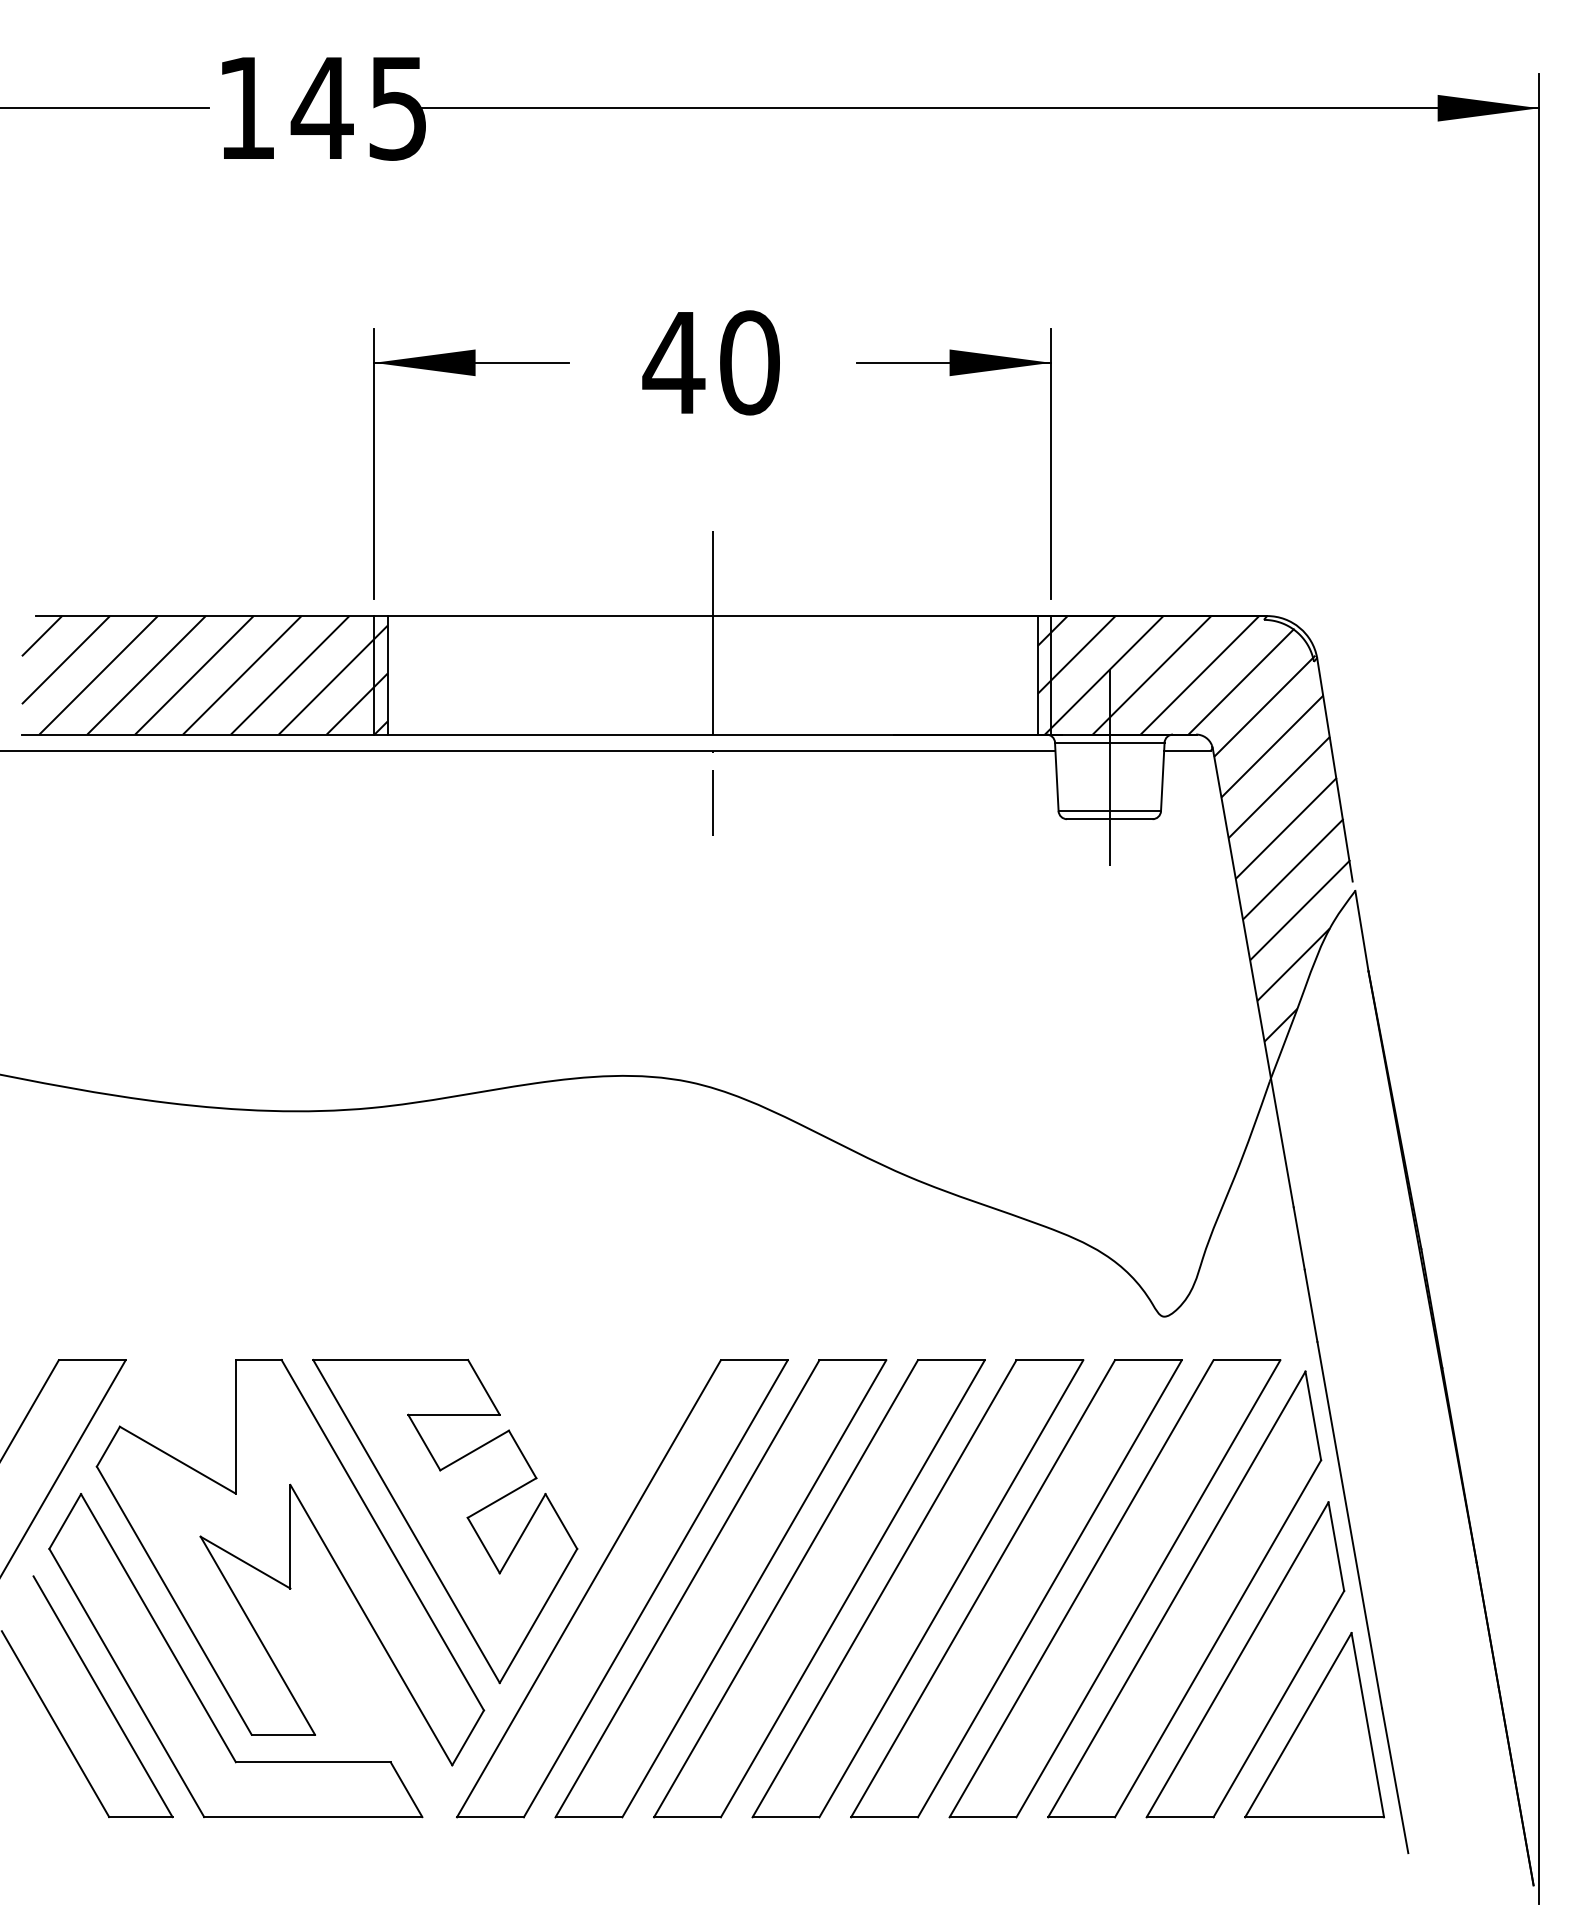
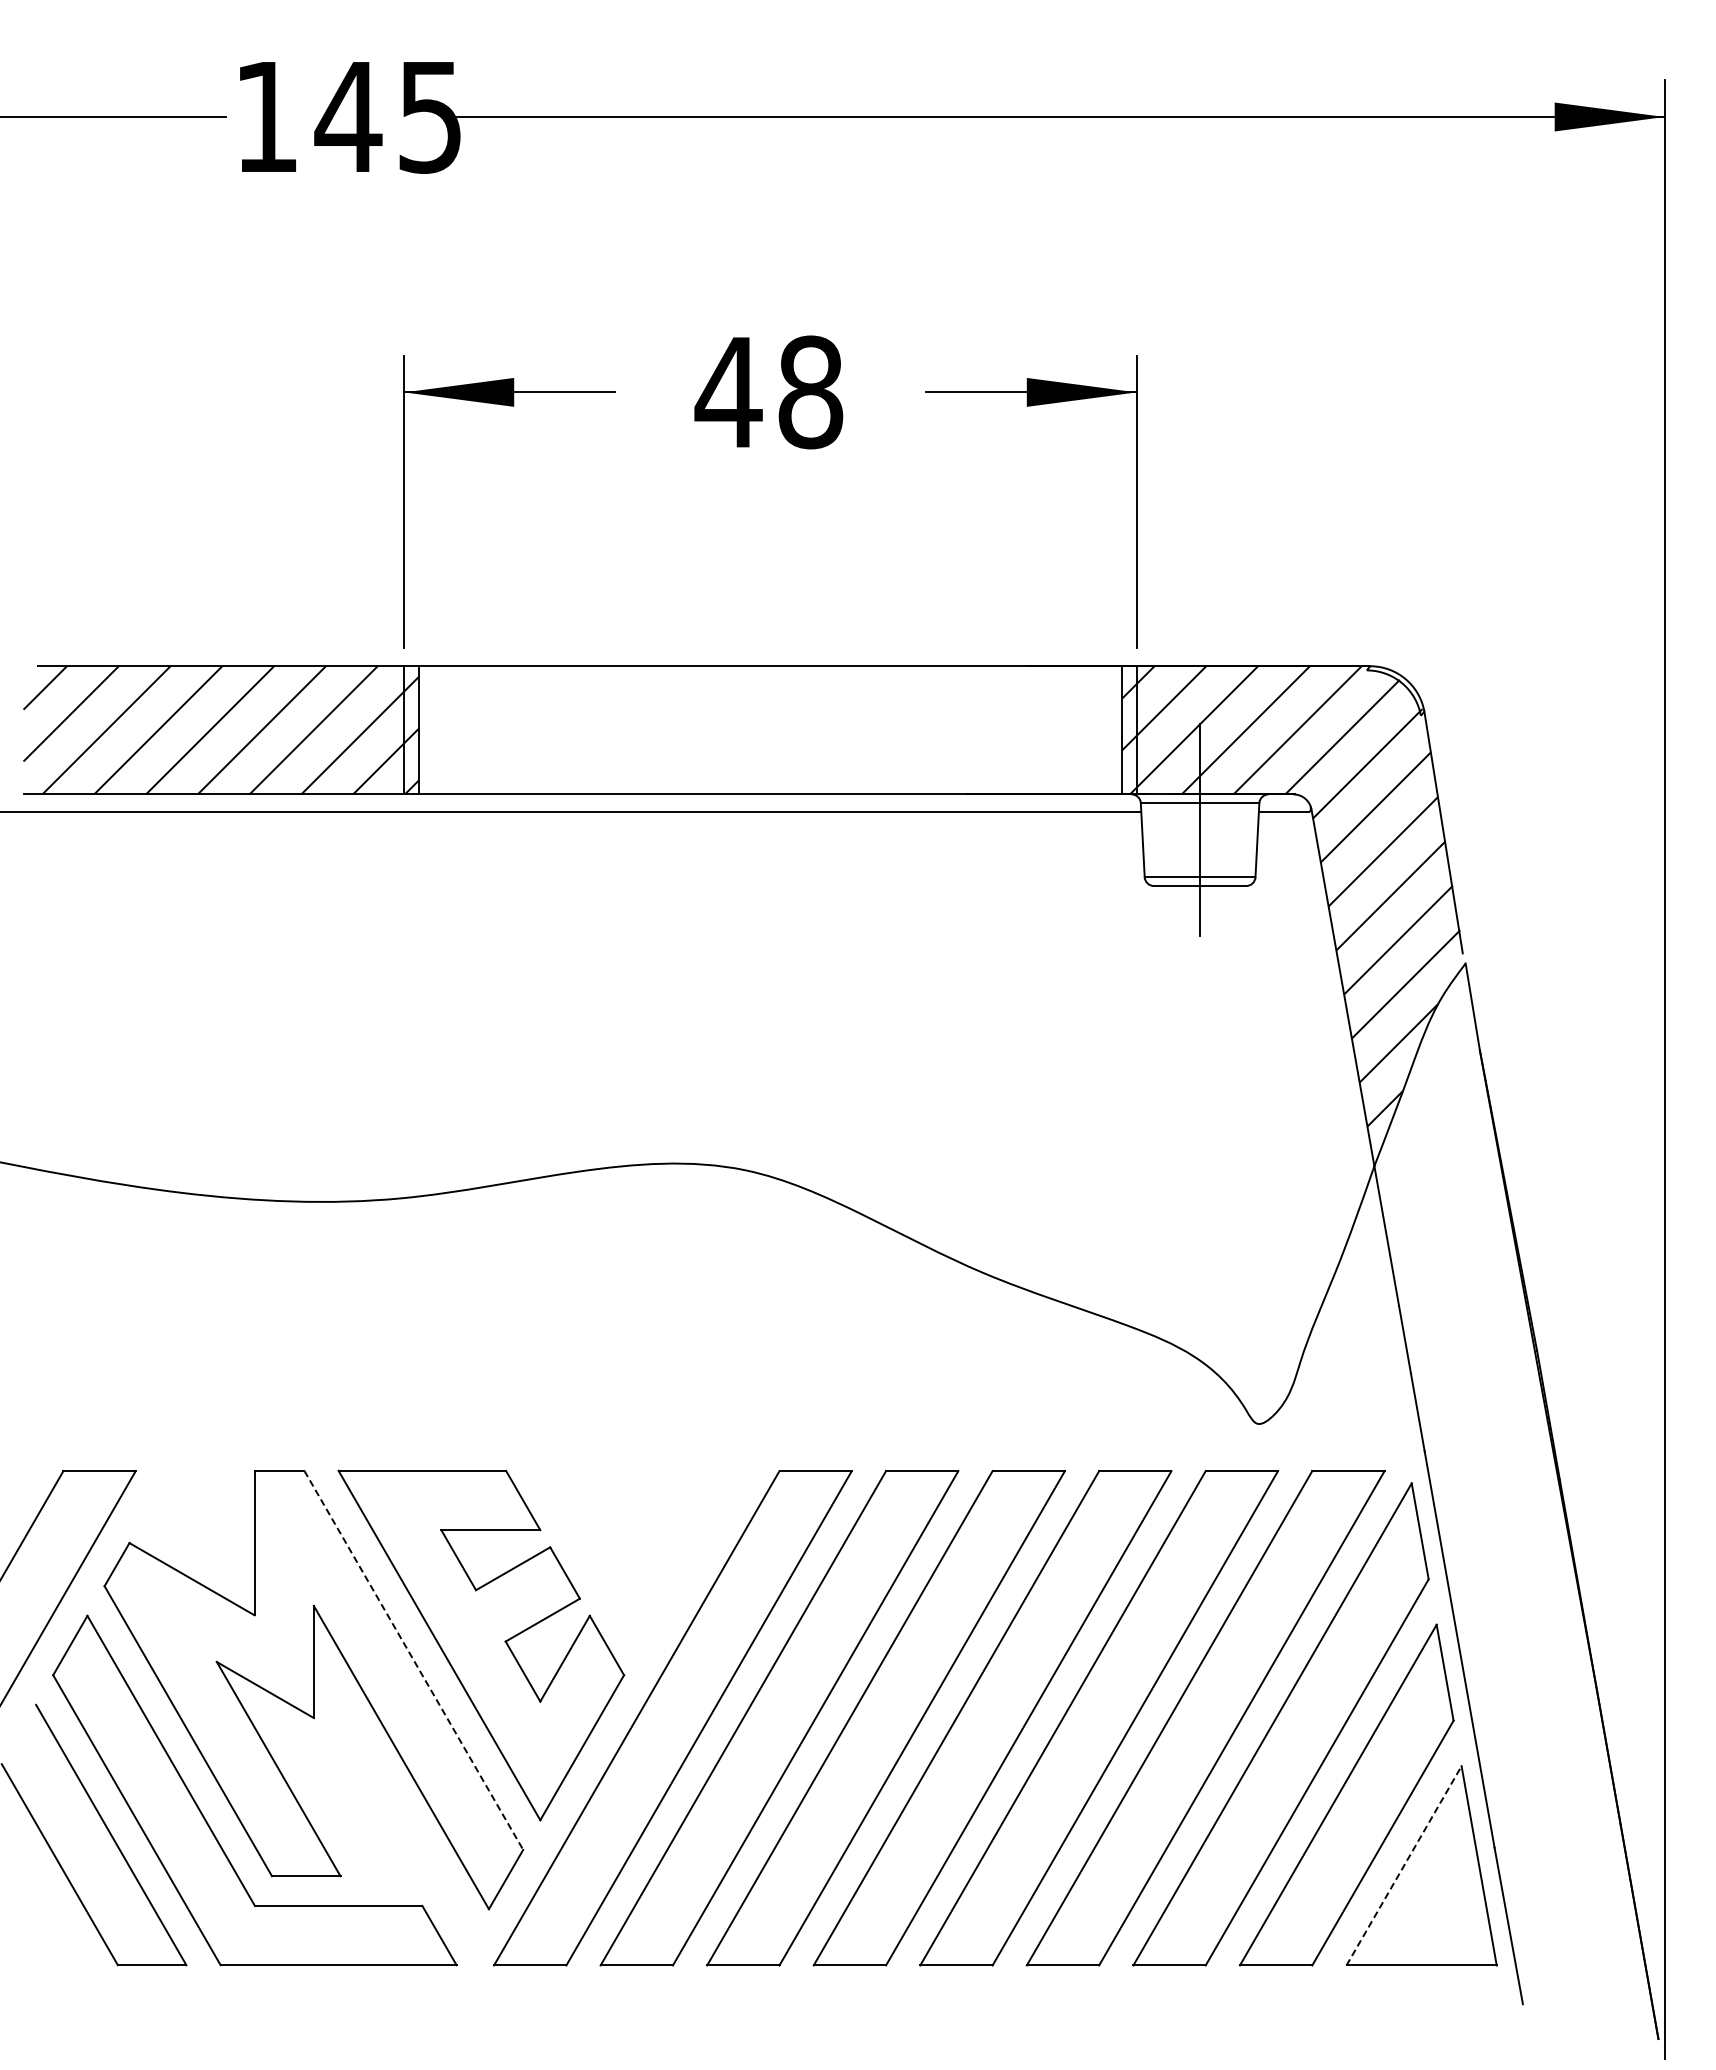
text: (749, 362) -> (810, 392), 40 -> 48
line: (712, 682) -> (770, 738), removed
line: (382, 1535) -> (413, 1660), solid -> dashed
line: (1298, 1724) -> (1404, 1865), solid -> dashed

